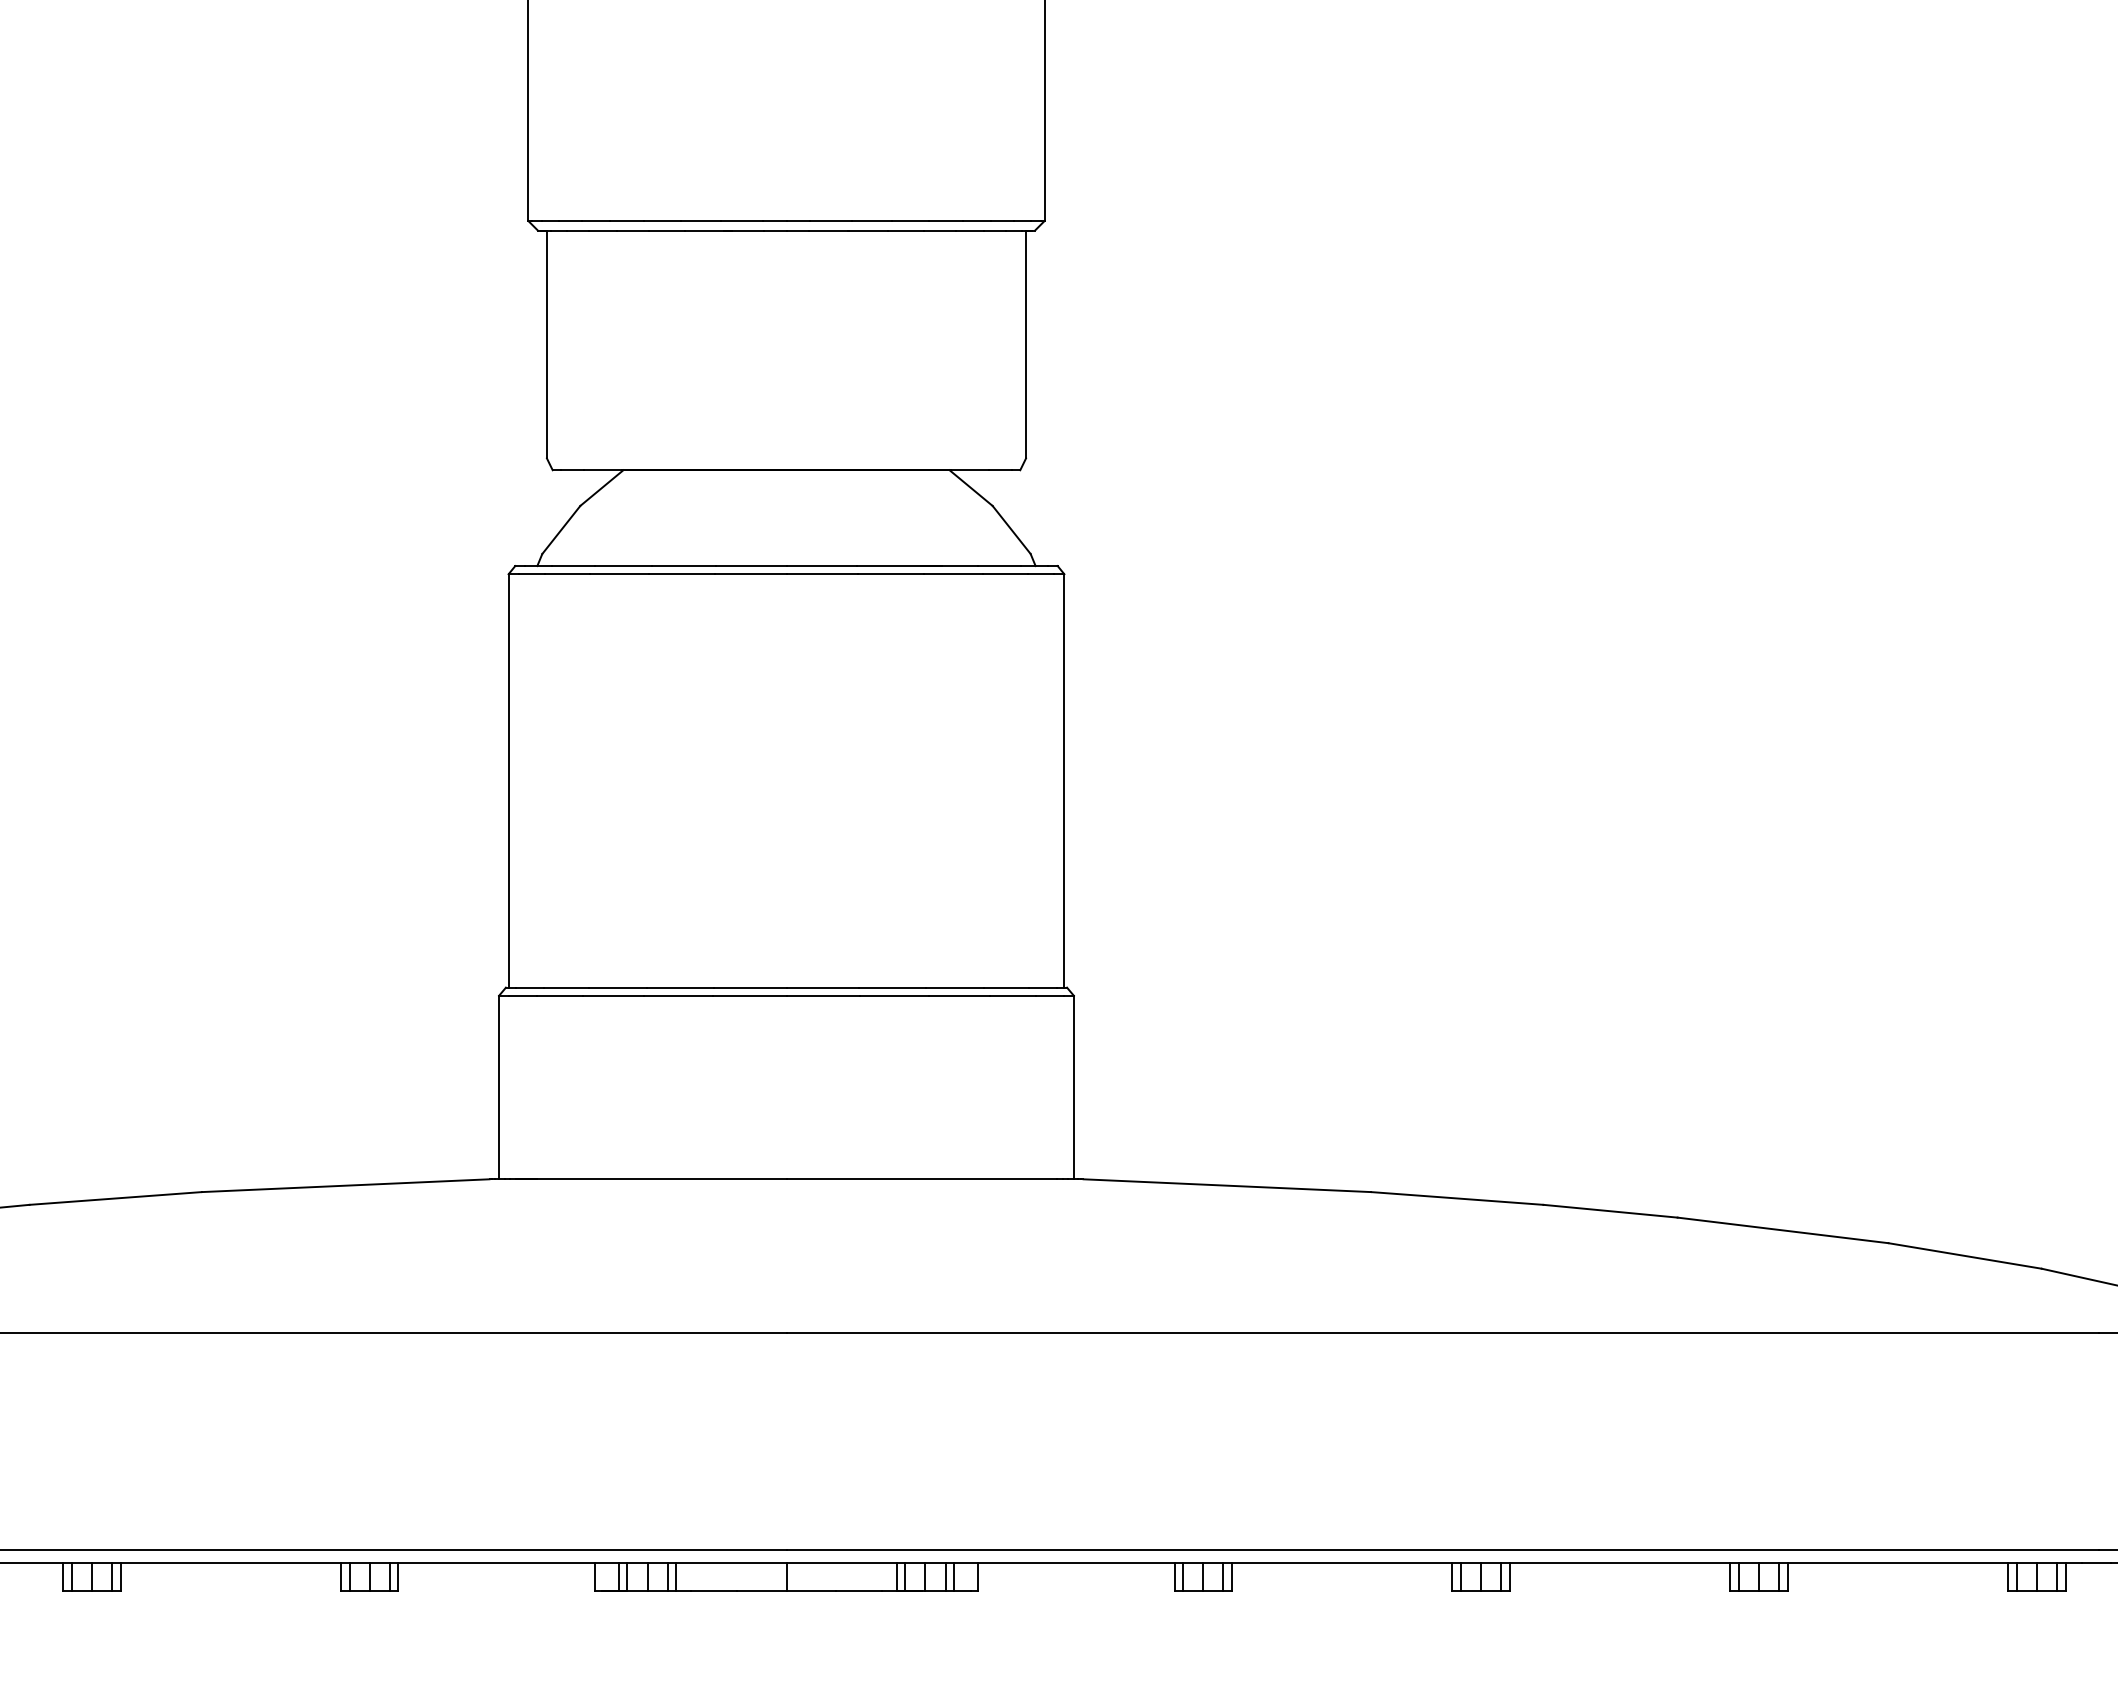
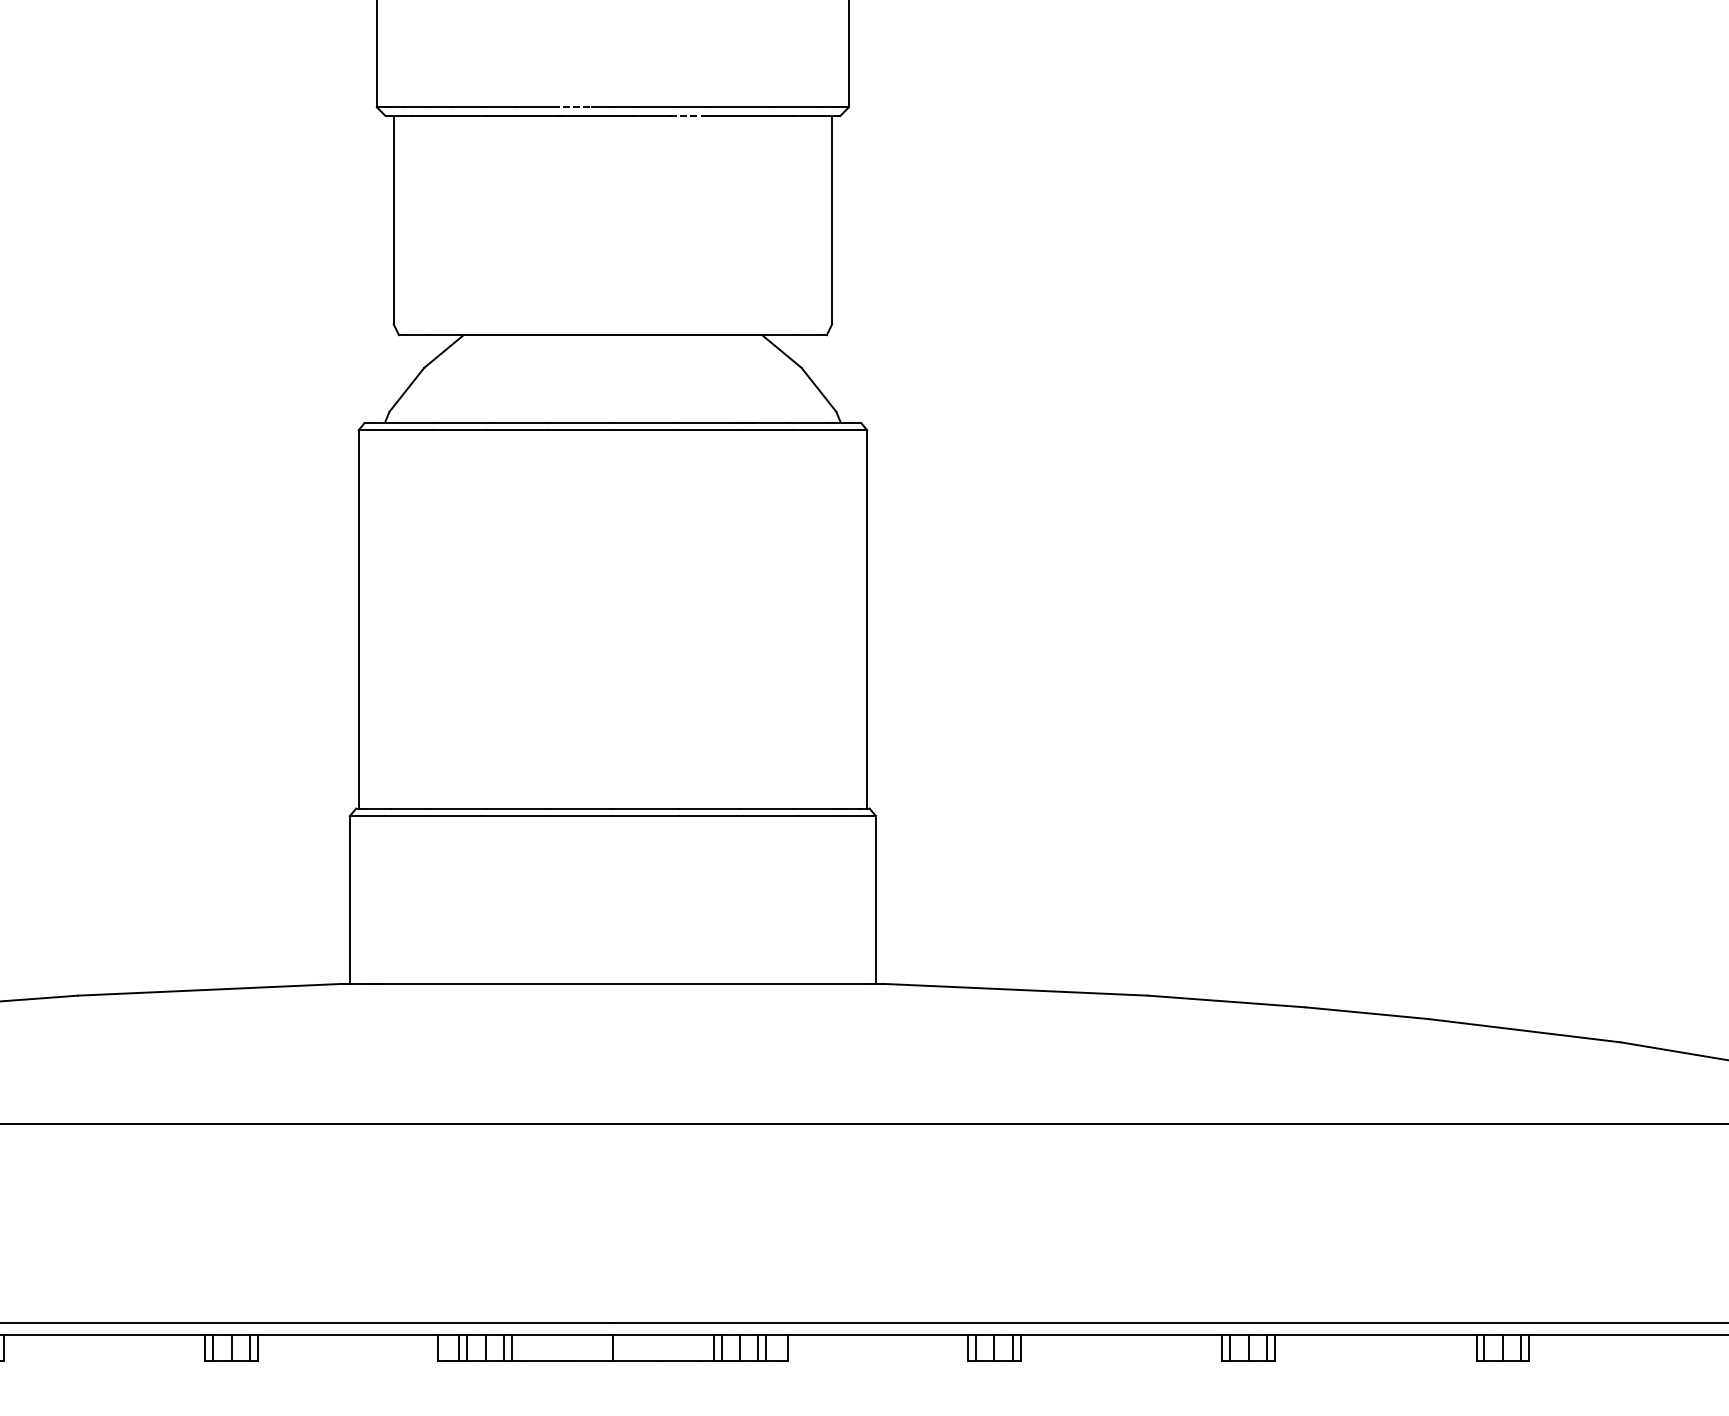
line: (742, 221) -> (572, 107), solid -> dashed
line: (869, 230) -> (688, 115), solid -> dashed

